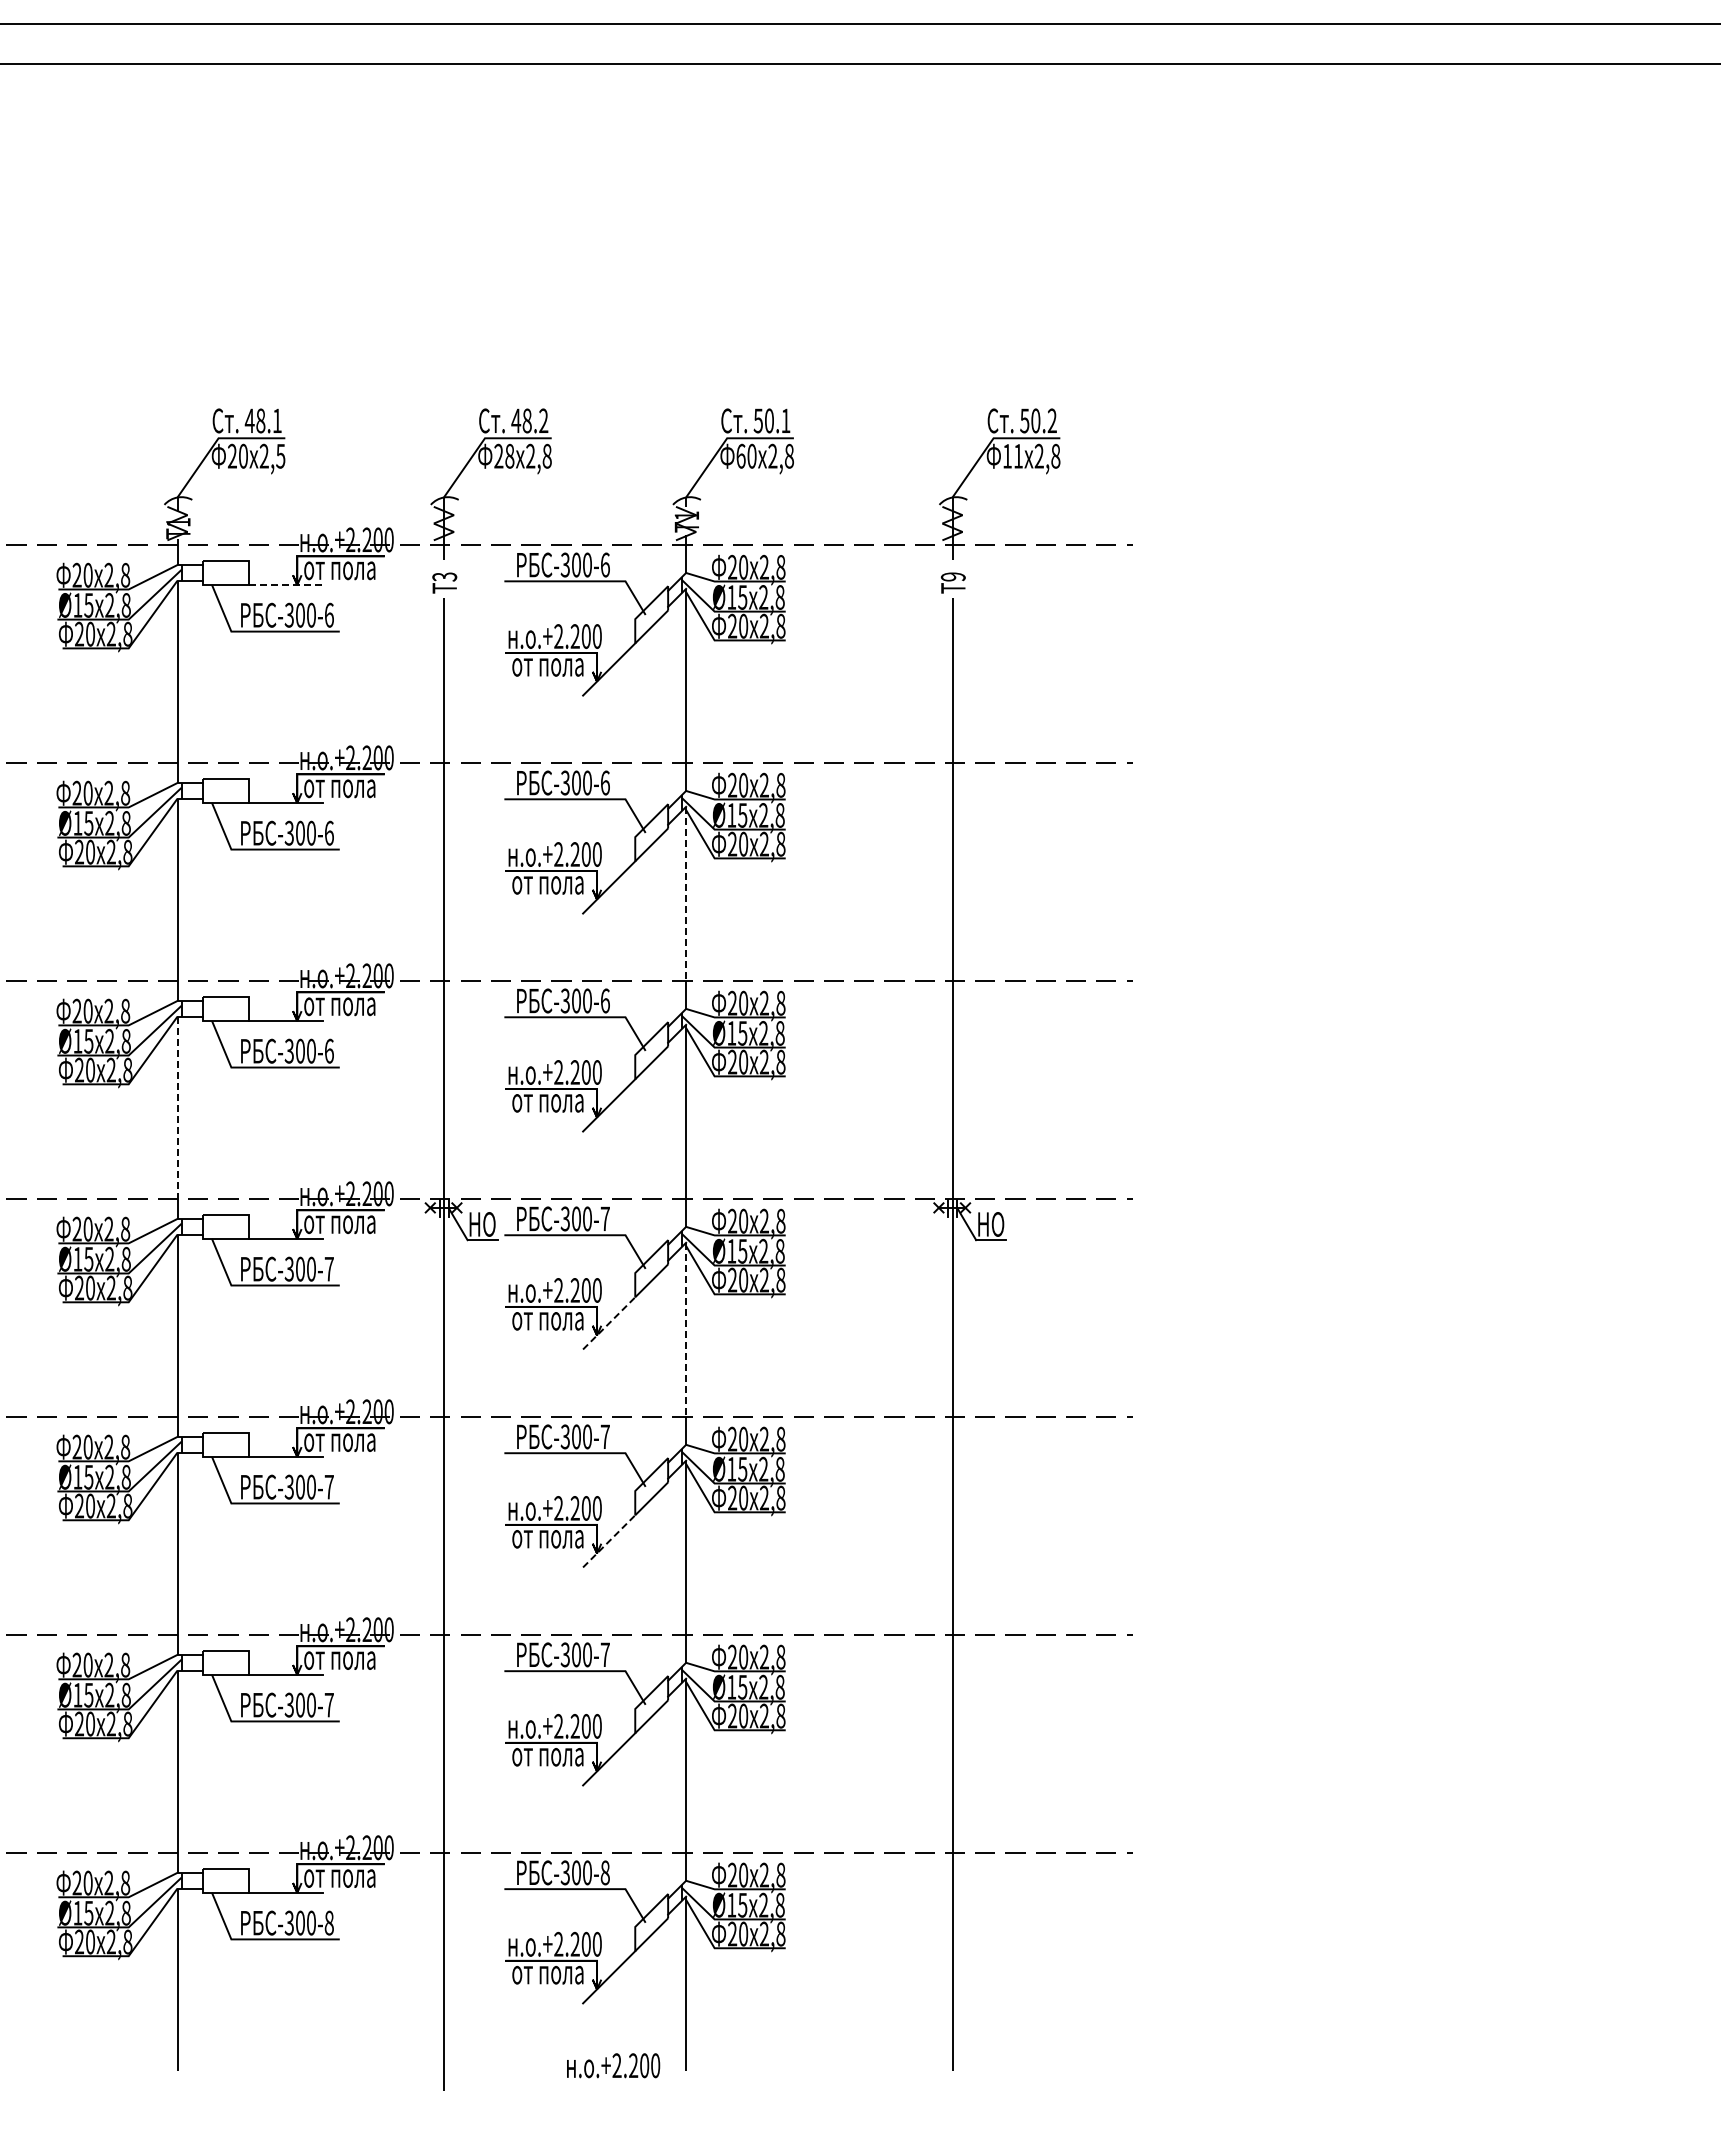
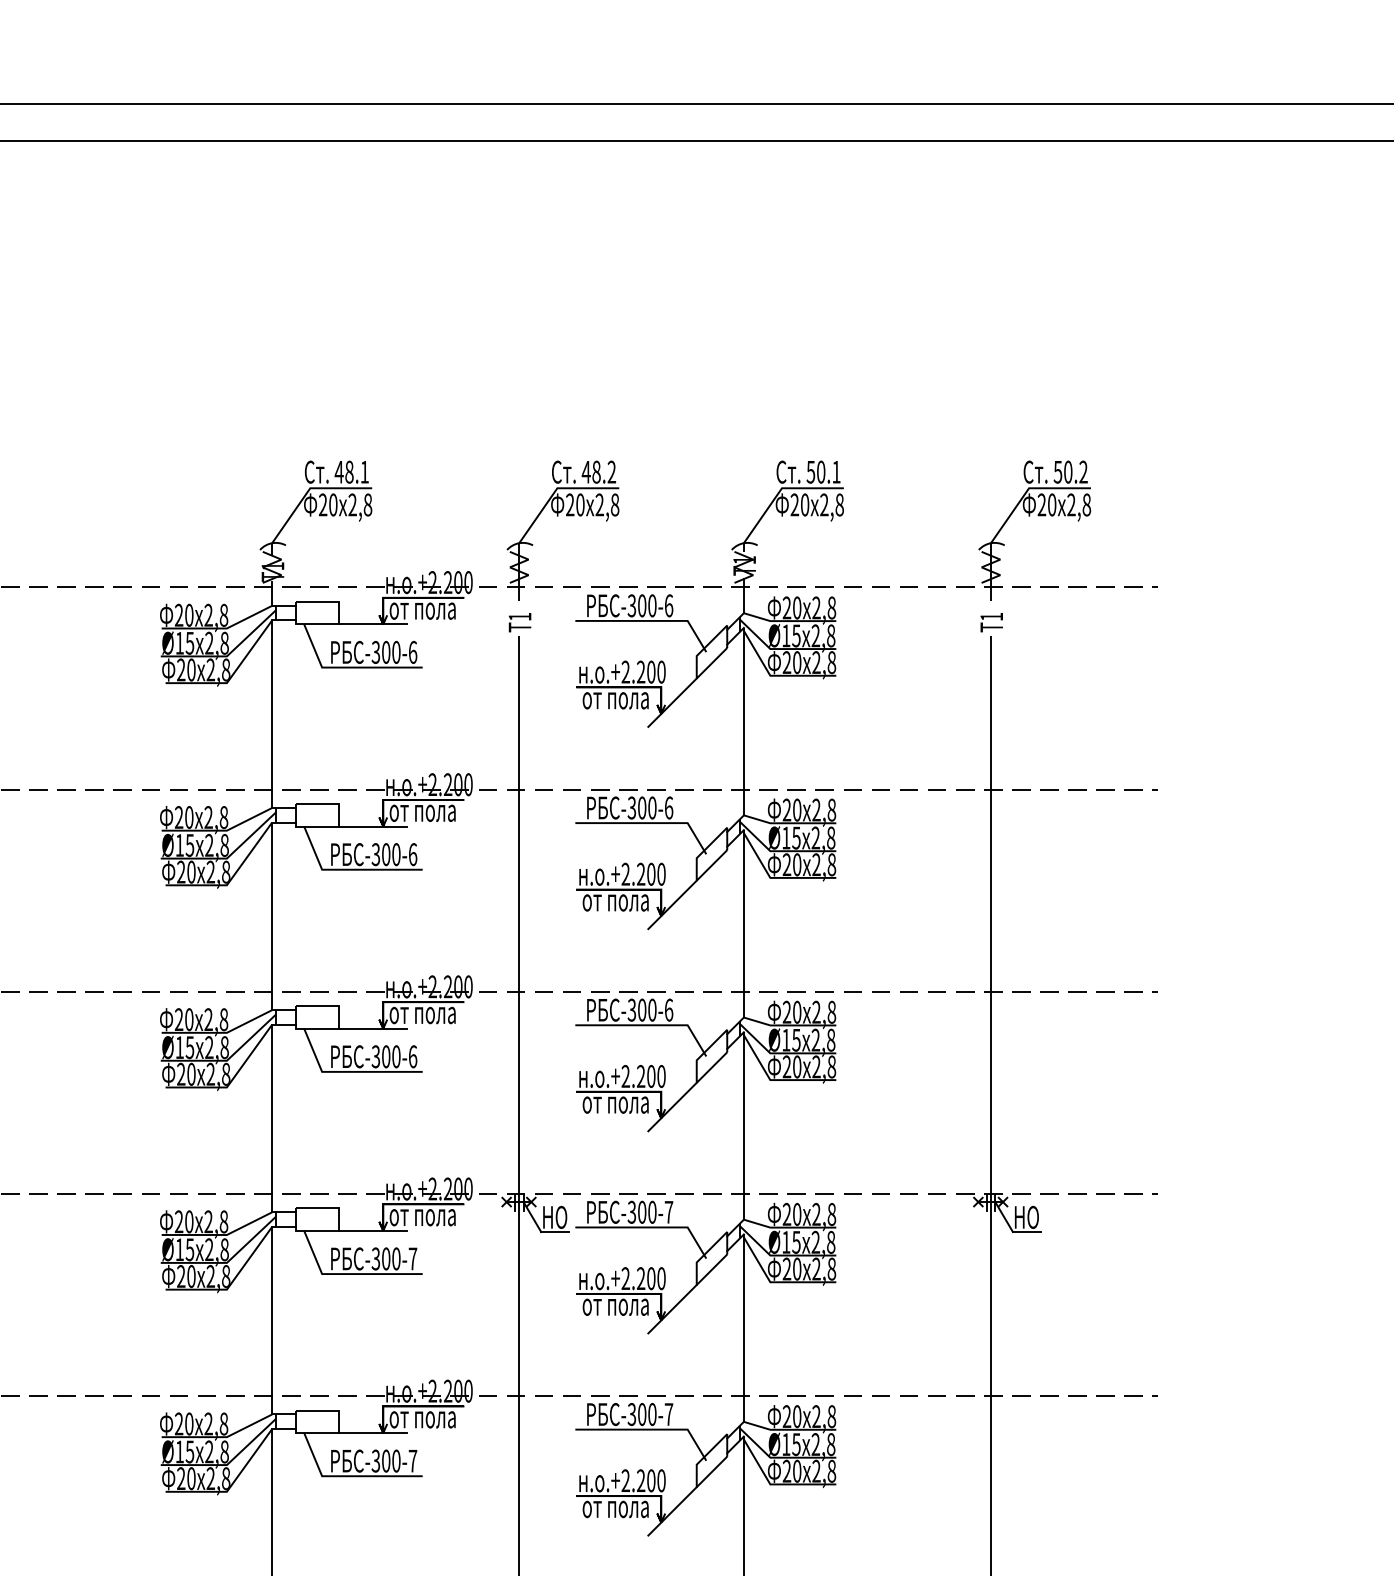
text: (280, 455) -> (367, 504), 2,5 -> 2,8
text: (740, 455) -> (794, 504), 60 -> 20
text: (1012, 455) -> (1046, 504), 11 -> 20
text: (509, 456) -> (580, 505), 28 -> 20
text: (444, 576) -> (519, 616), 3 -> 1
text: (952, 576) -> (990, 616), 9 -> 1
line: (286, 585) -> (373, 624), dashed -> solid
line: (686, 894) -> (744, 911), dashed -> solid
line: (177, 1108) -> (272, 1109), dashed -> solid
line: (609, 1323) -> (672, 1309), dashed -> solid
line: (686, 1330) -> (744, 1315), dashed -> solid
line: (609, 1541) -> (672, 1511), dashed -> solid

